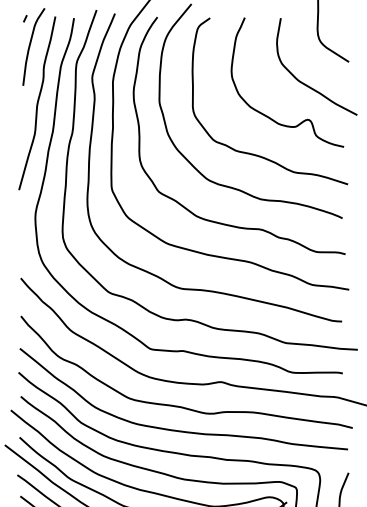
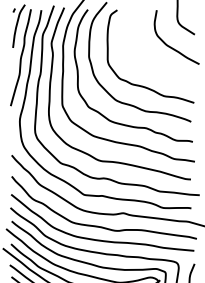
curve: (269, 115) -> (150, 64), removed

